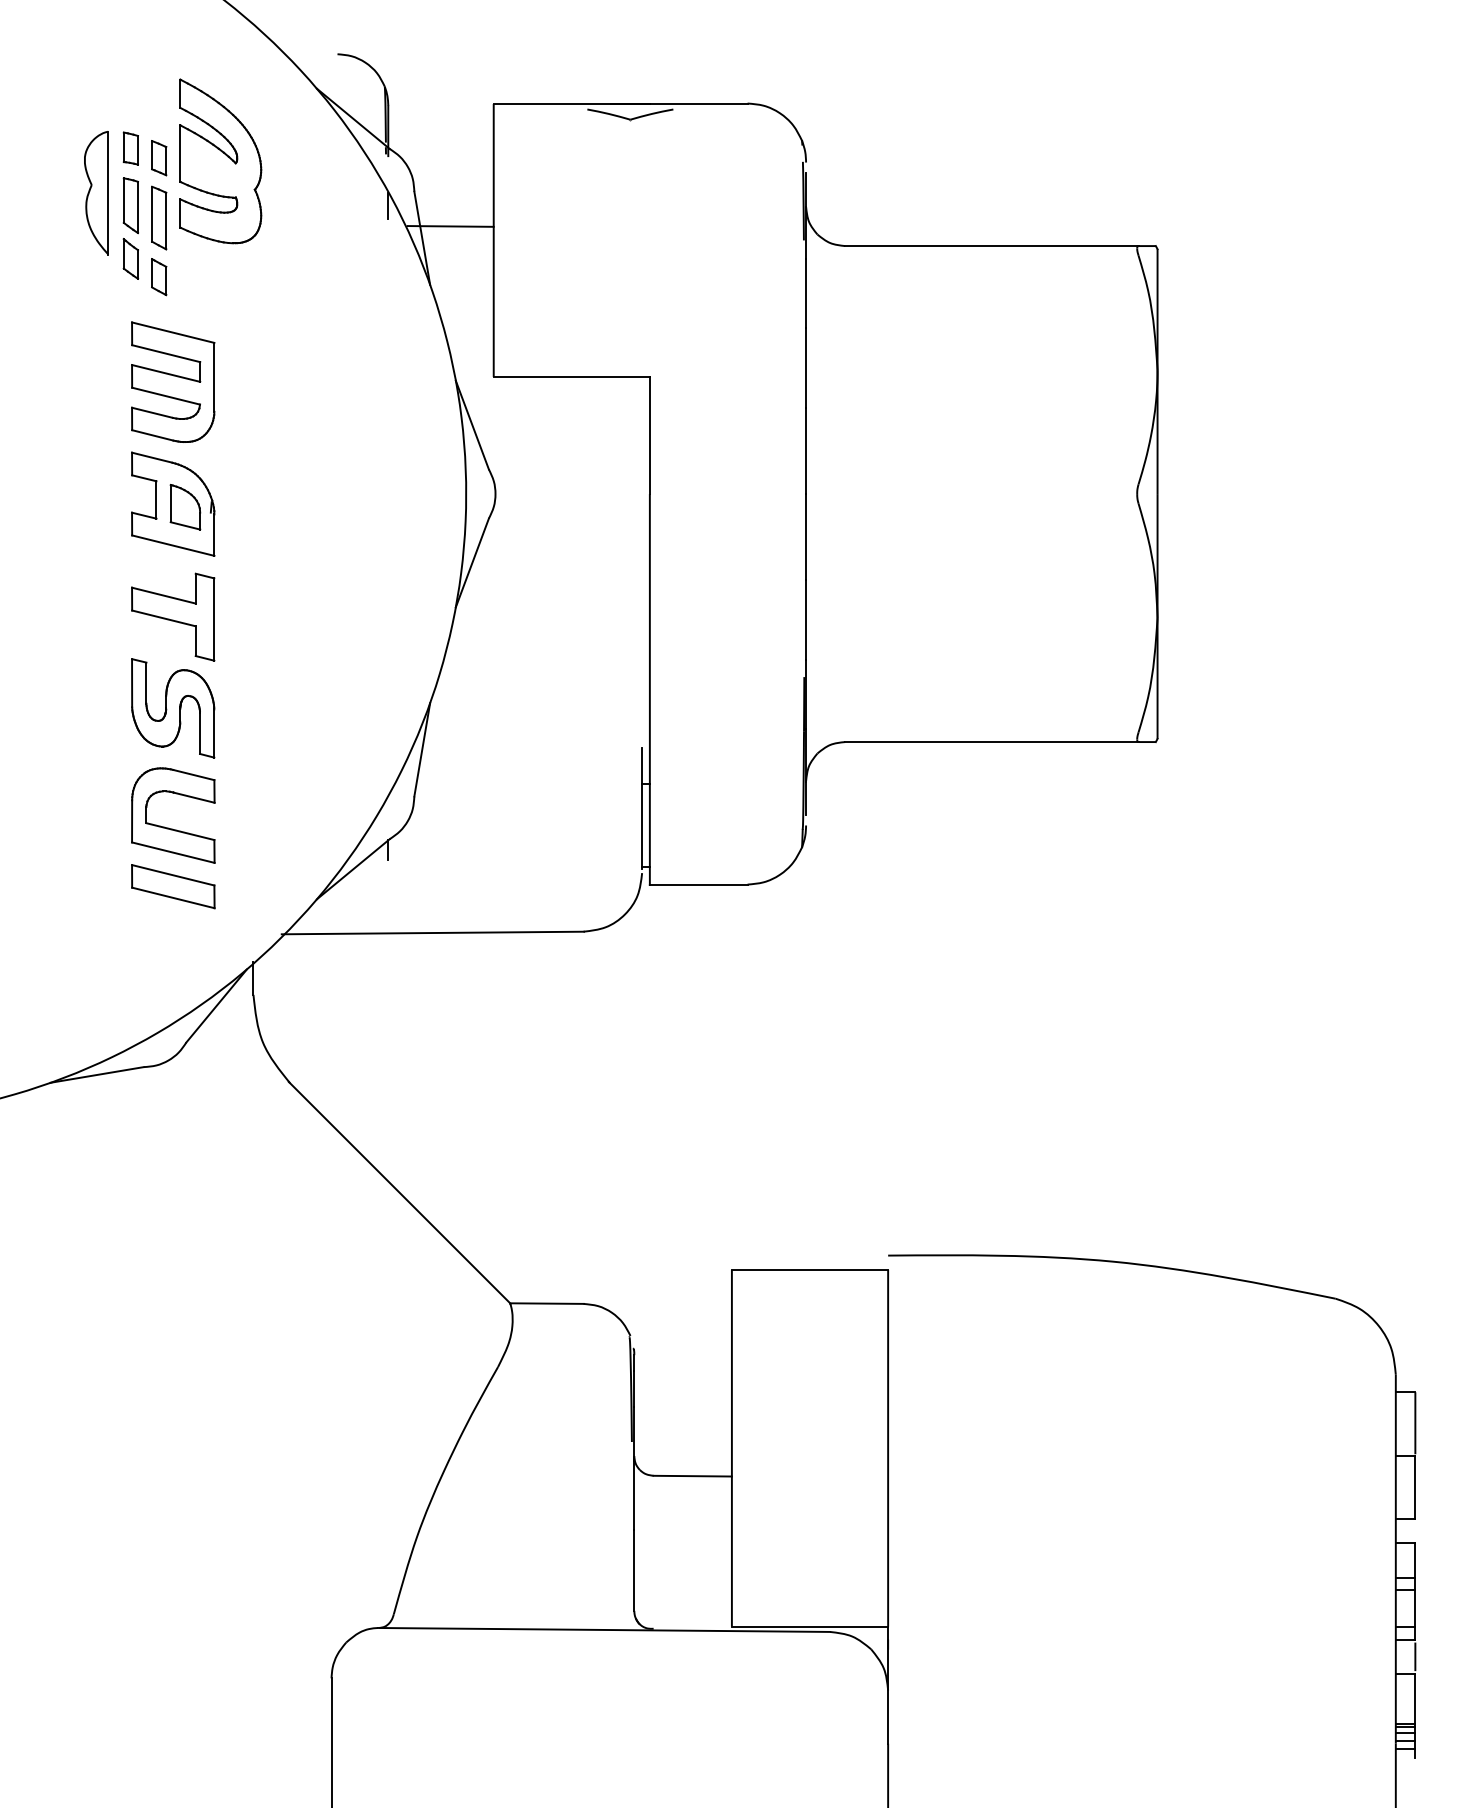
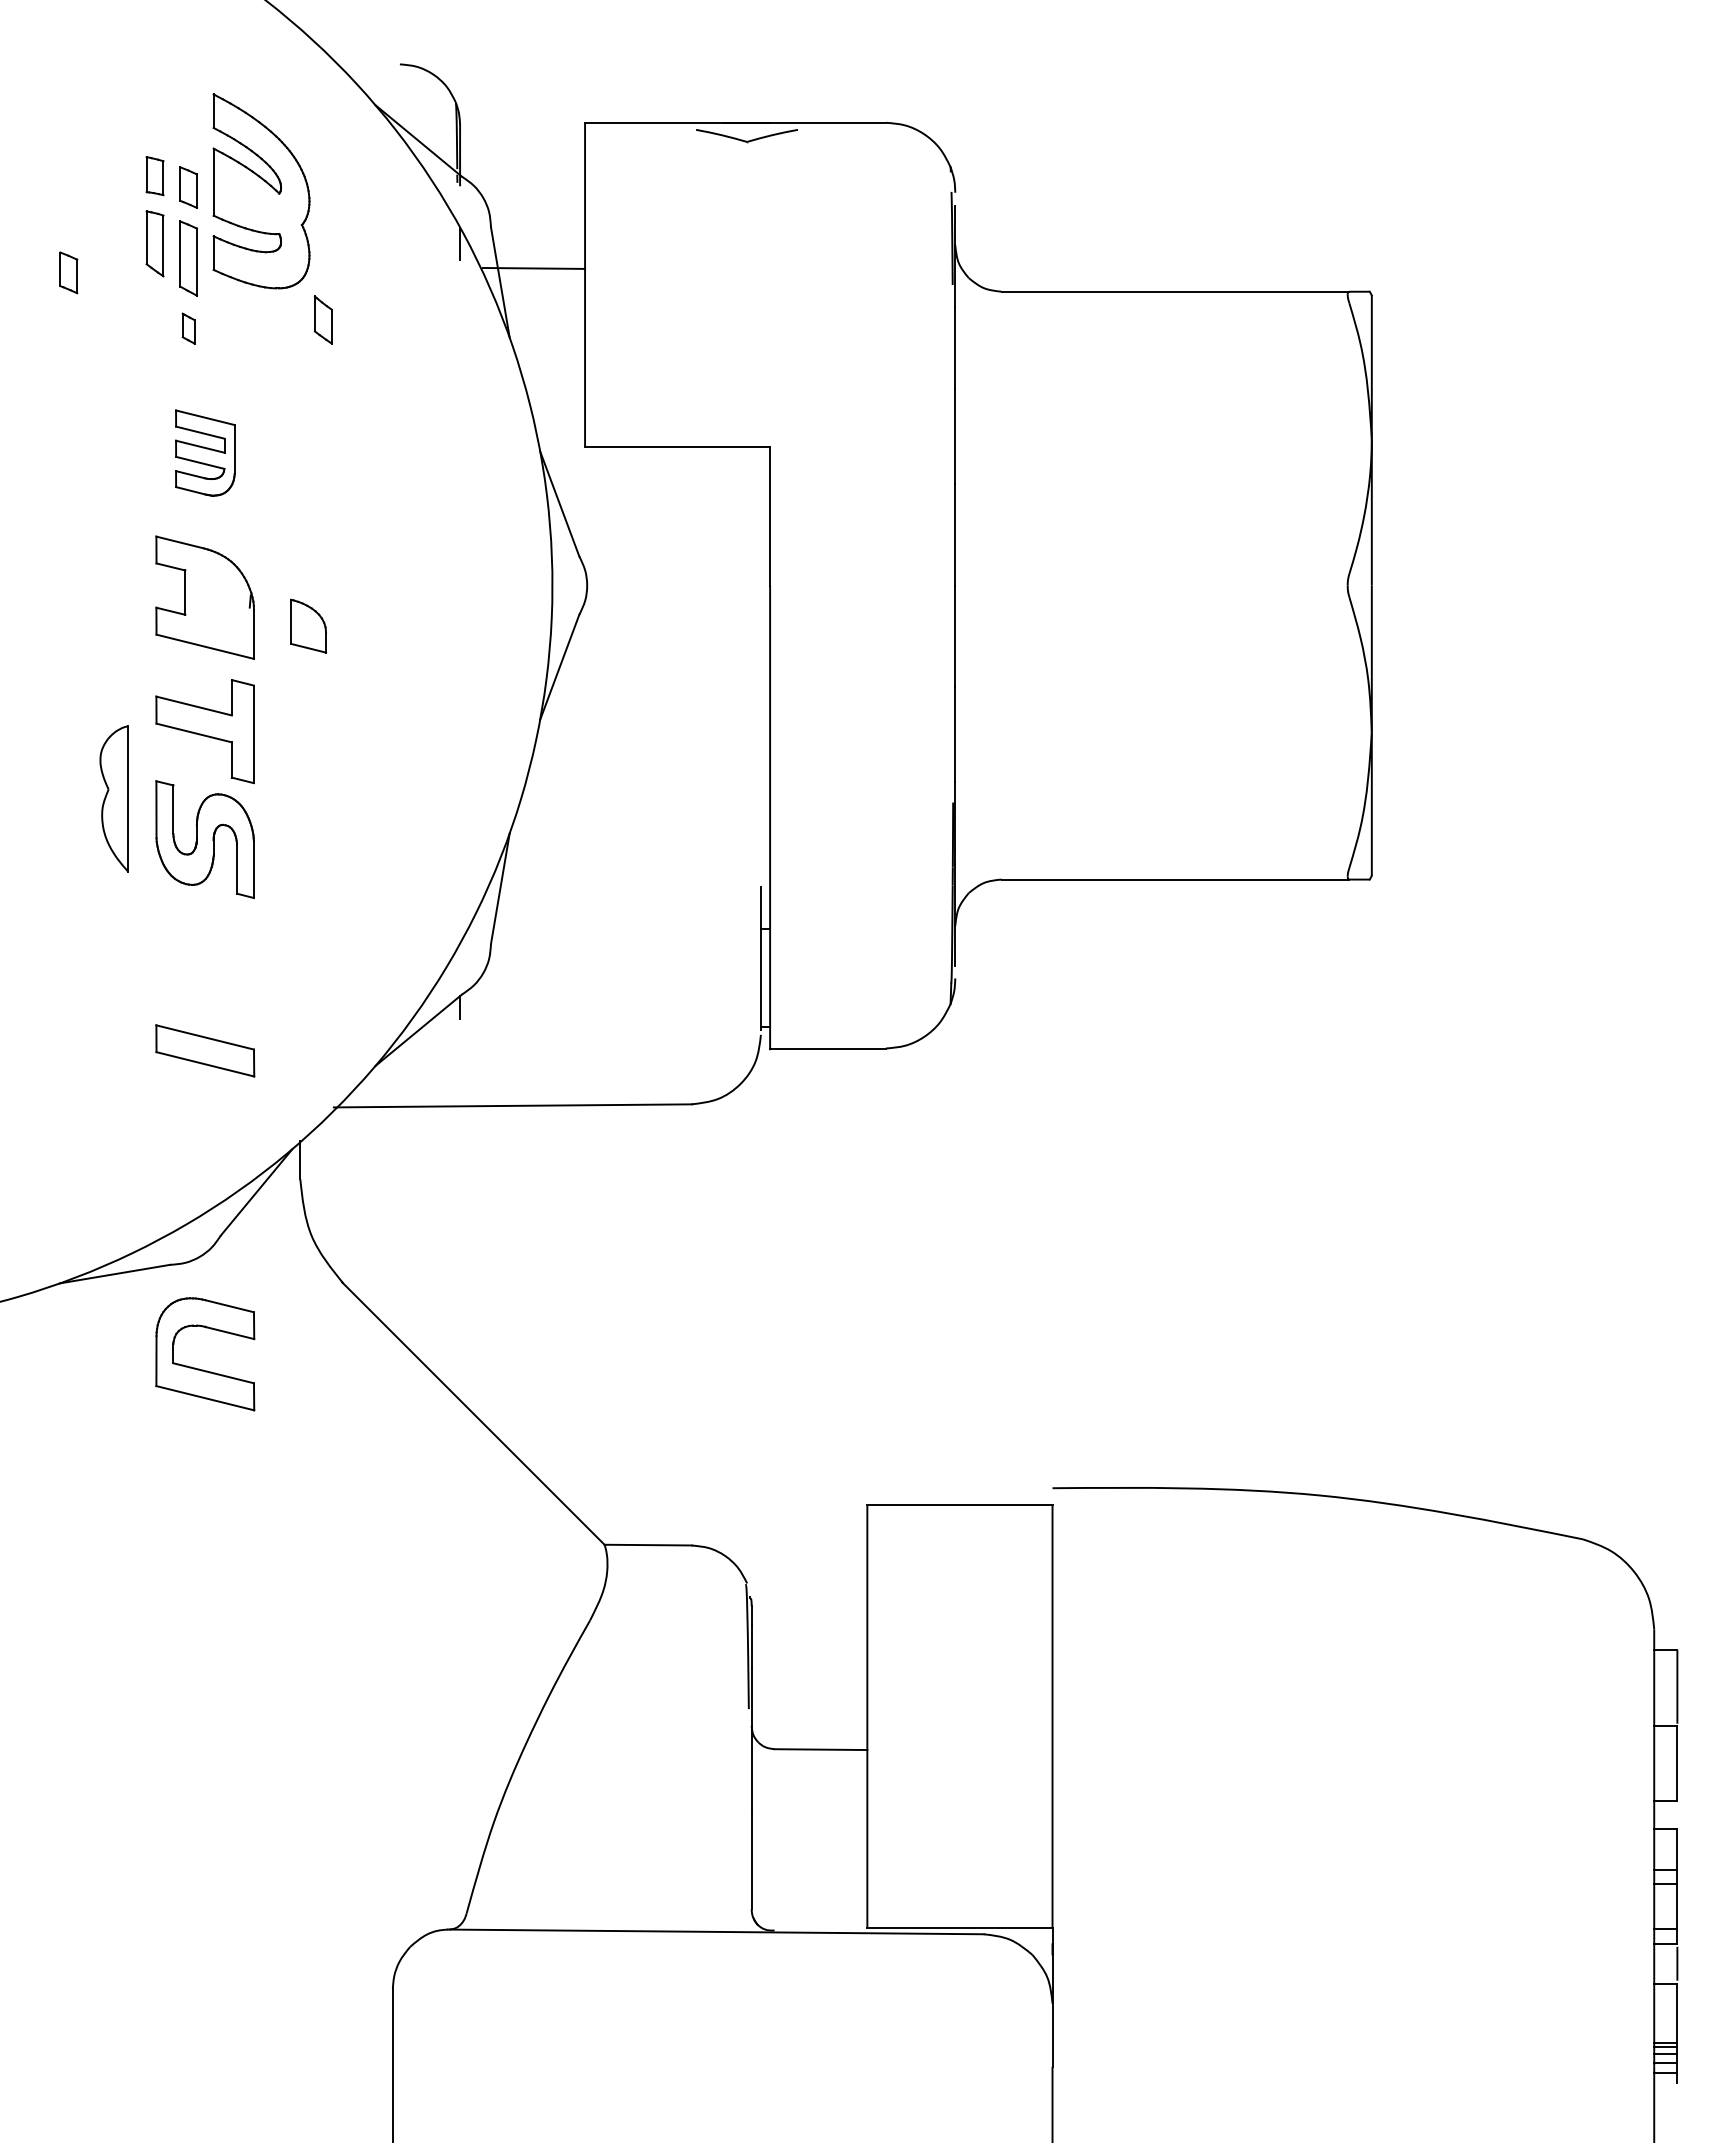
part: (96, 193) -> (114, 799), moved
part: (58, 230) -> (69, 273), added
part: (130, 258) -> (322, 319), moved
part: (159, 277) -> (188, 328), size x0.7
part: (173, 381) -> (205, 452), size x0.6
part: (185, 507) -> (308, 626), moved
part: (168, 827) -> (199, 1368), moved

